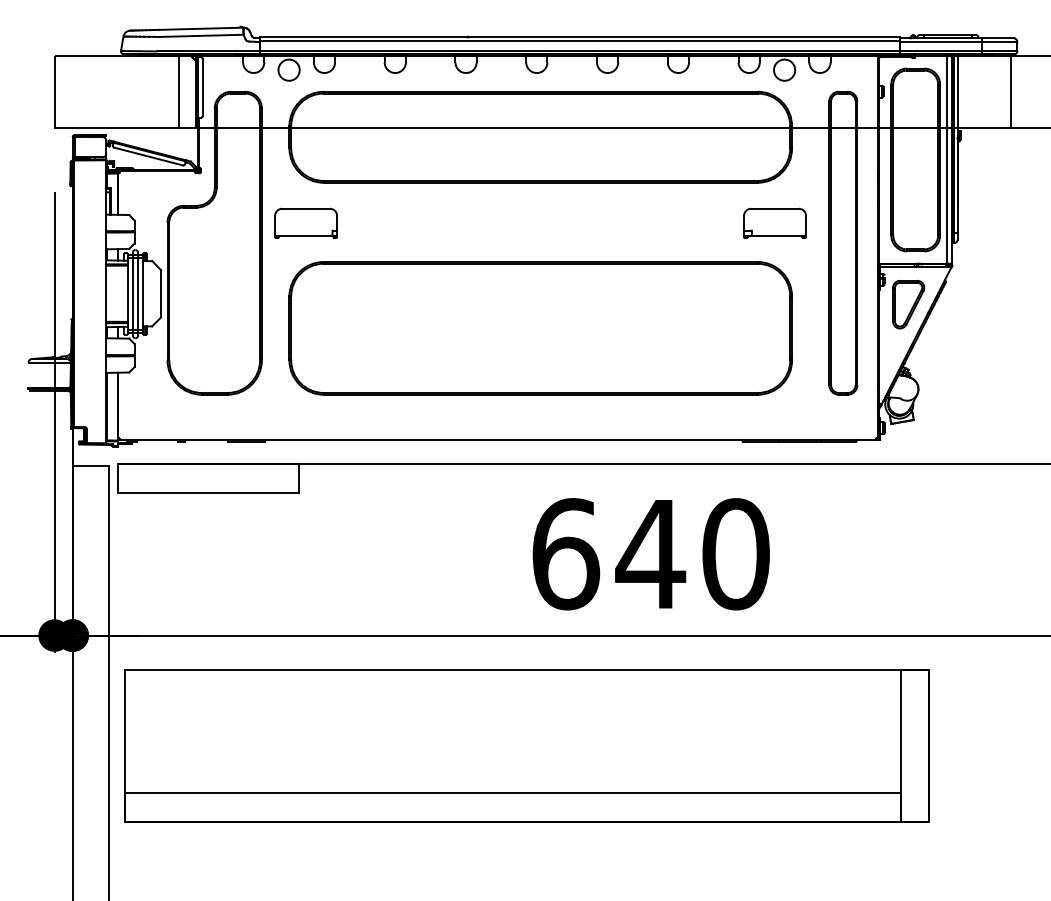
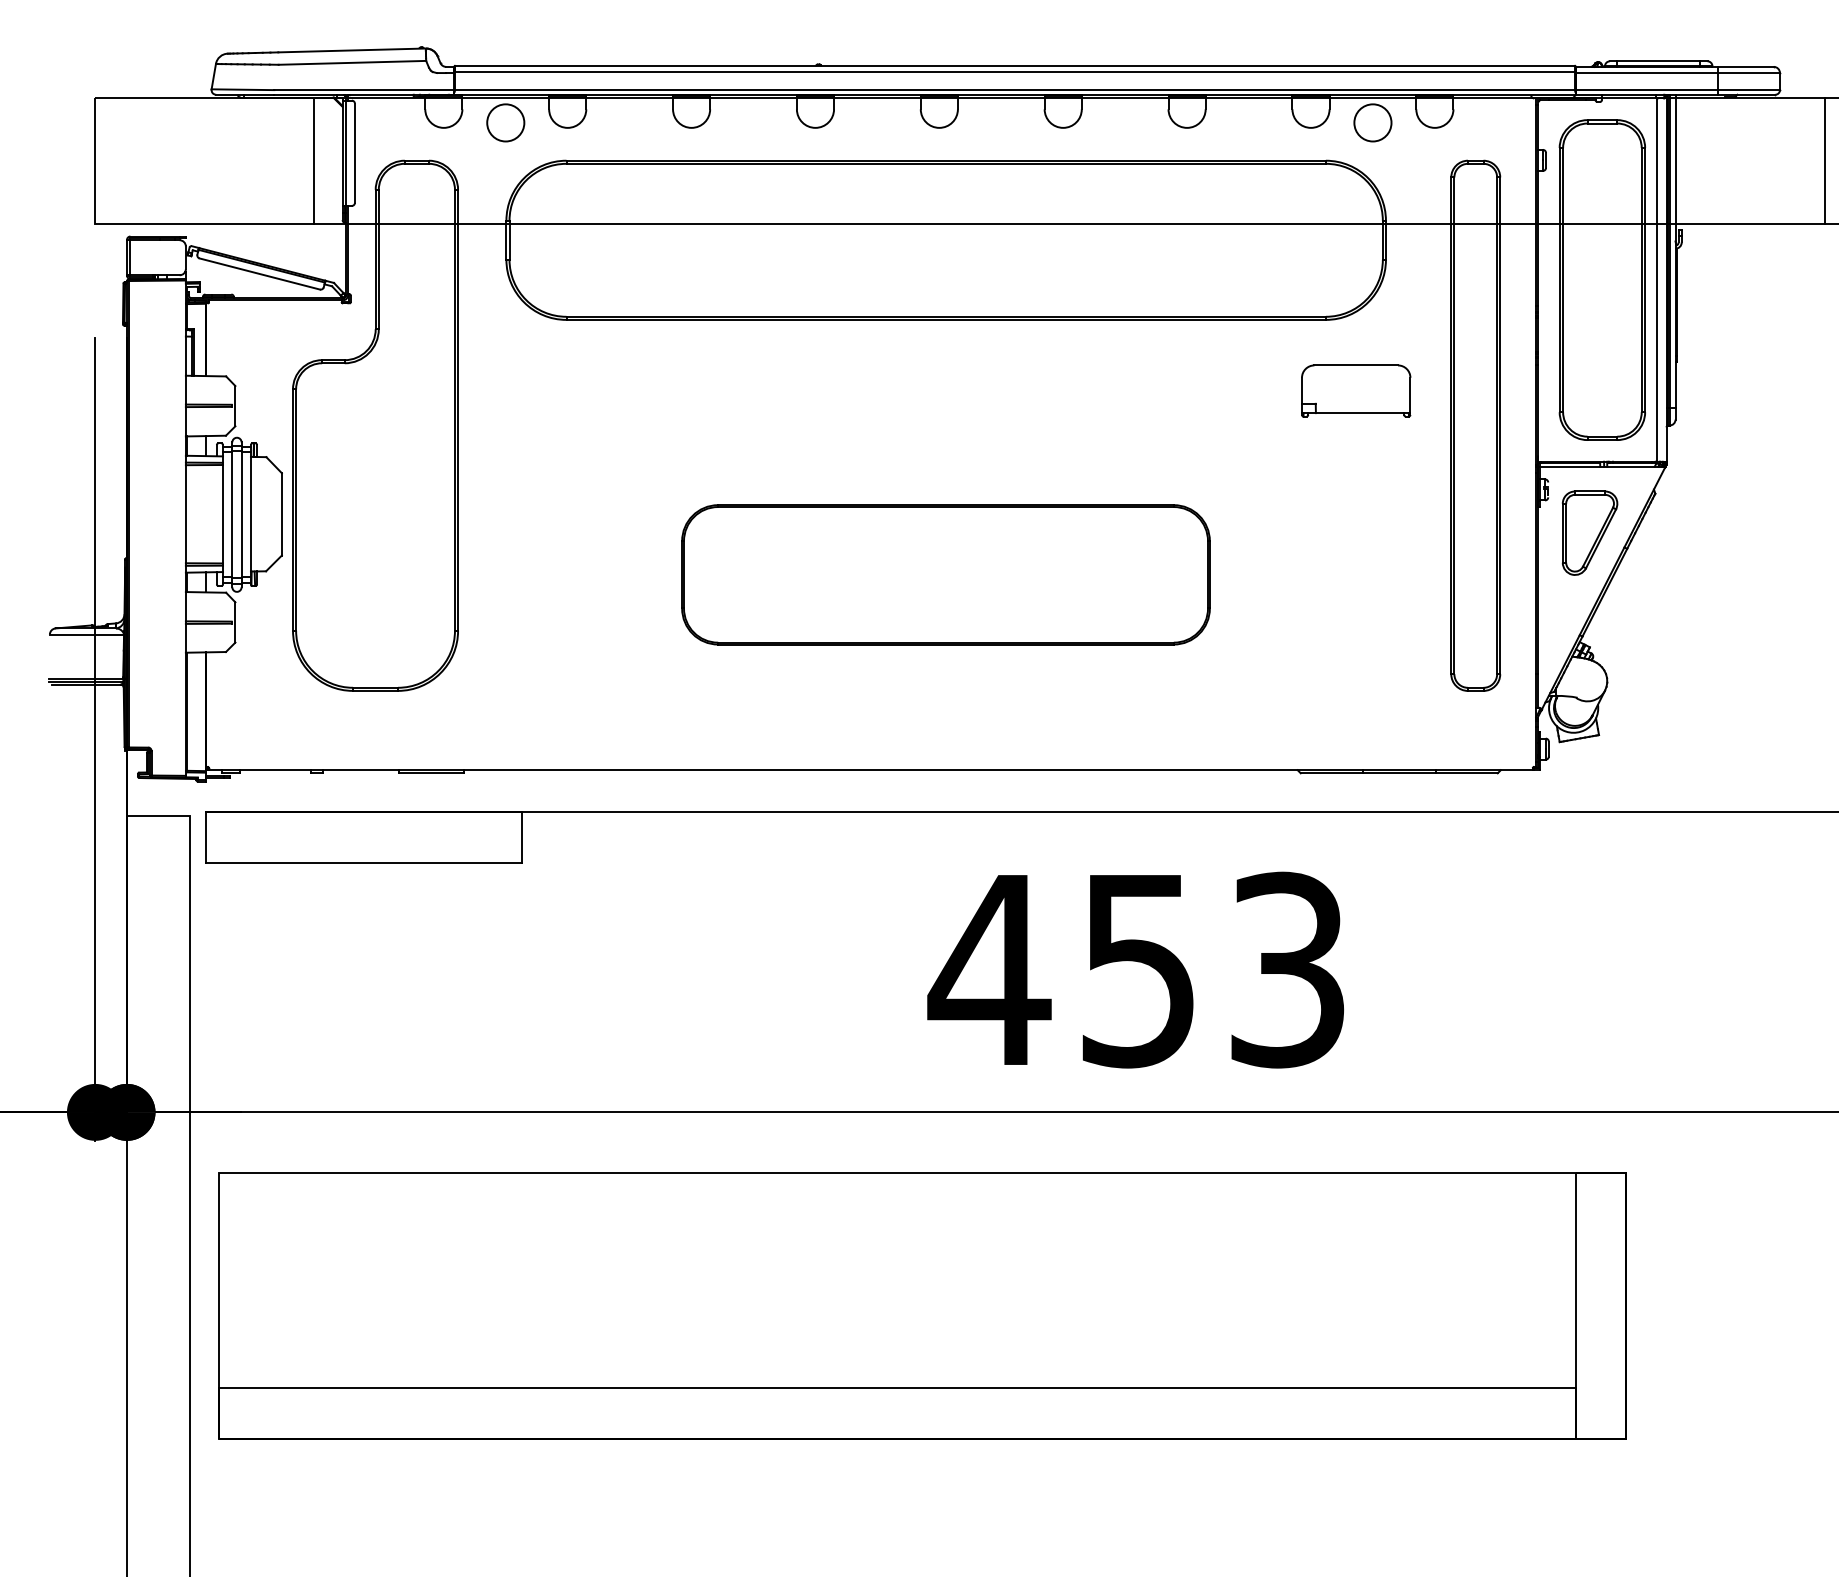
line: (1010, 91) -> (1824, 160), moved
part: (305, 222) -> (534, 389), removed
part: (540, 328) -> (945, 574), size x0.6
text: (649, 554) -> (1136, 970), 640 -> 453

